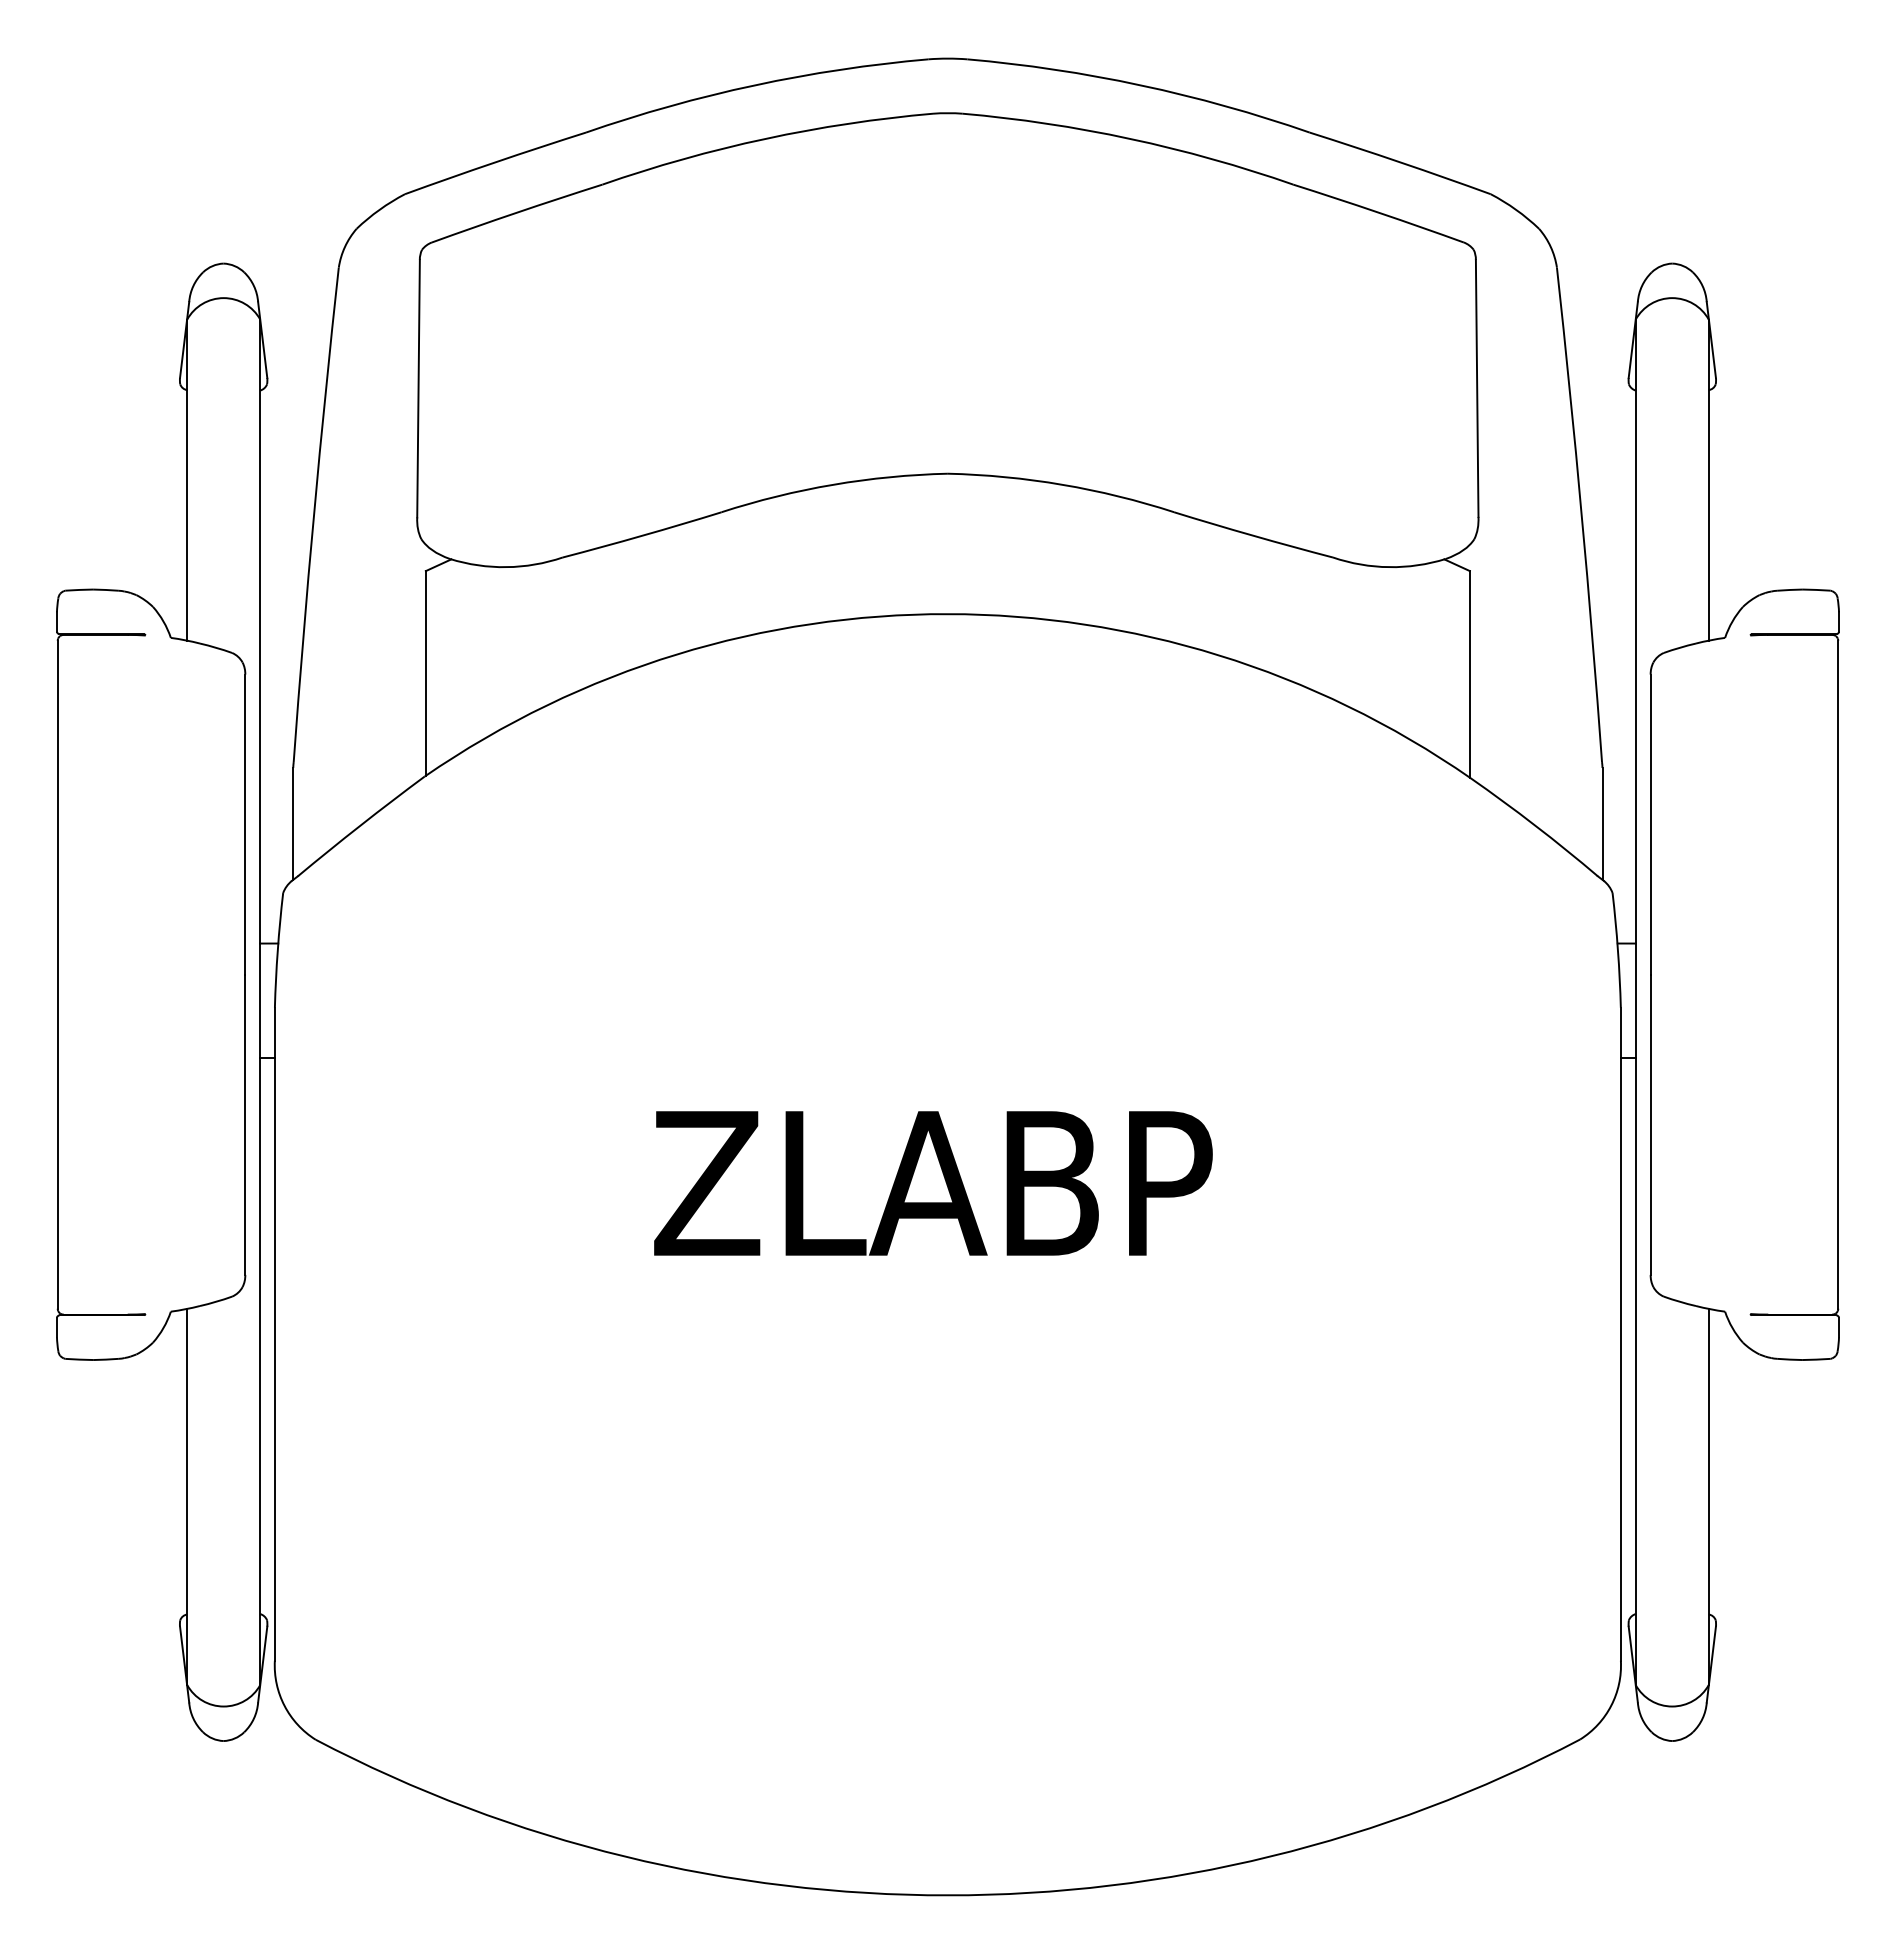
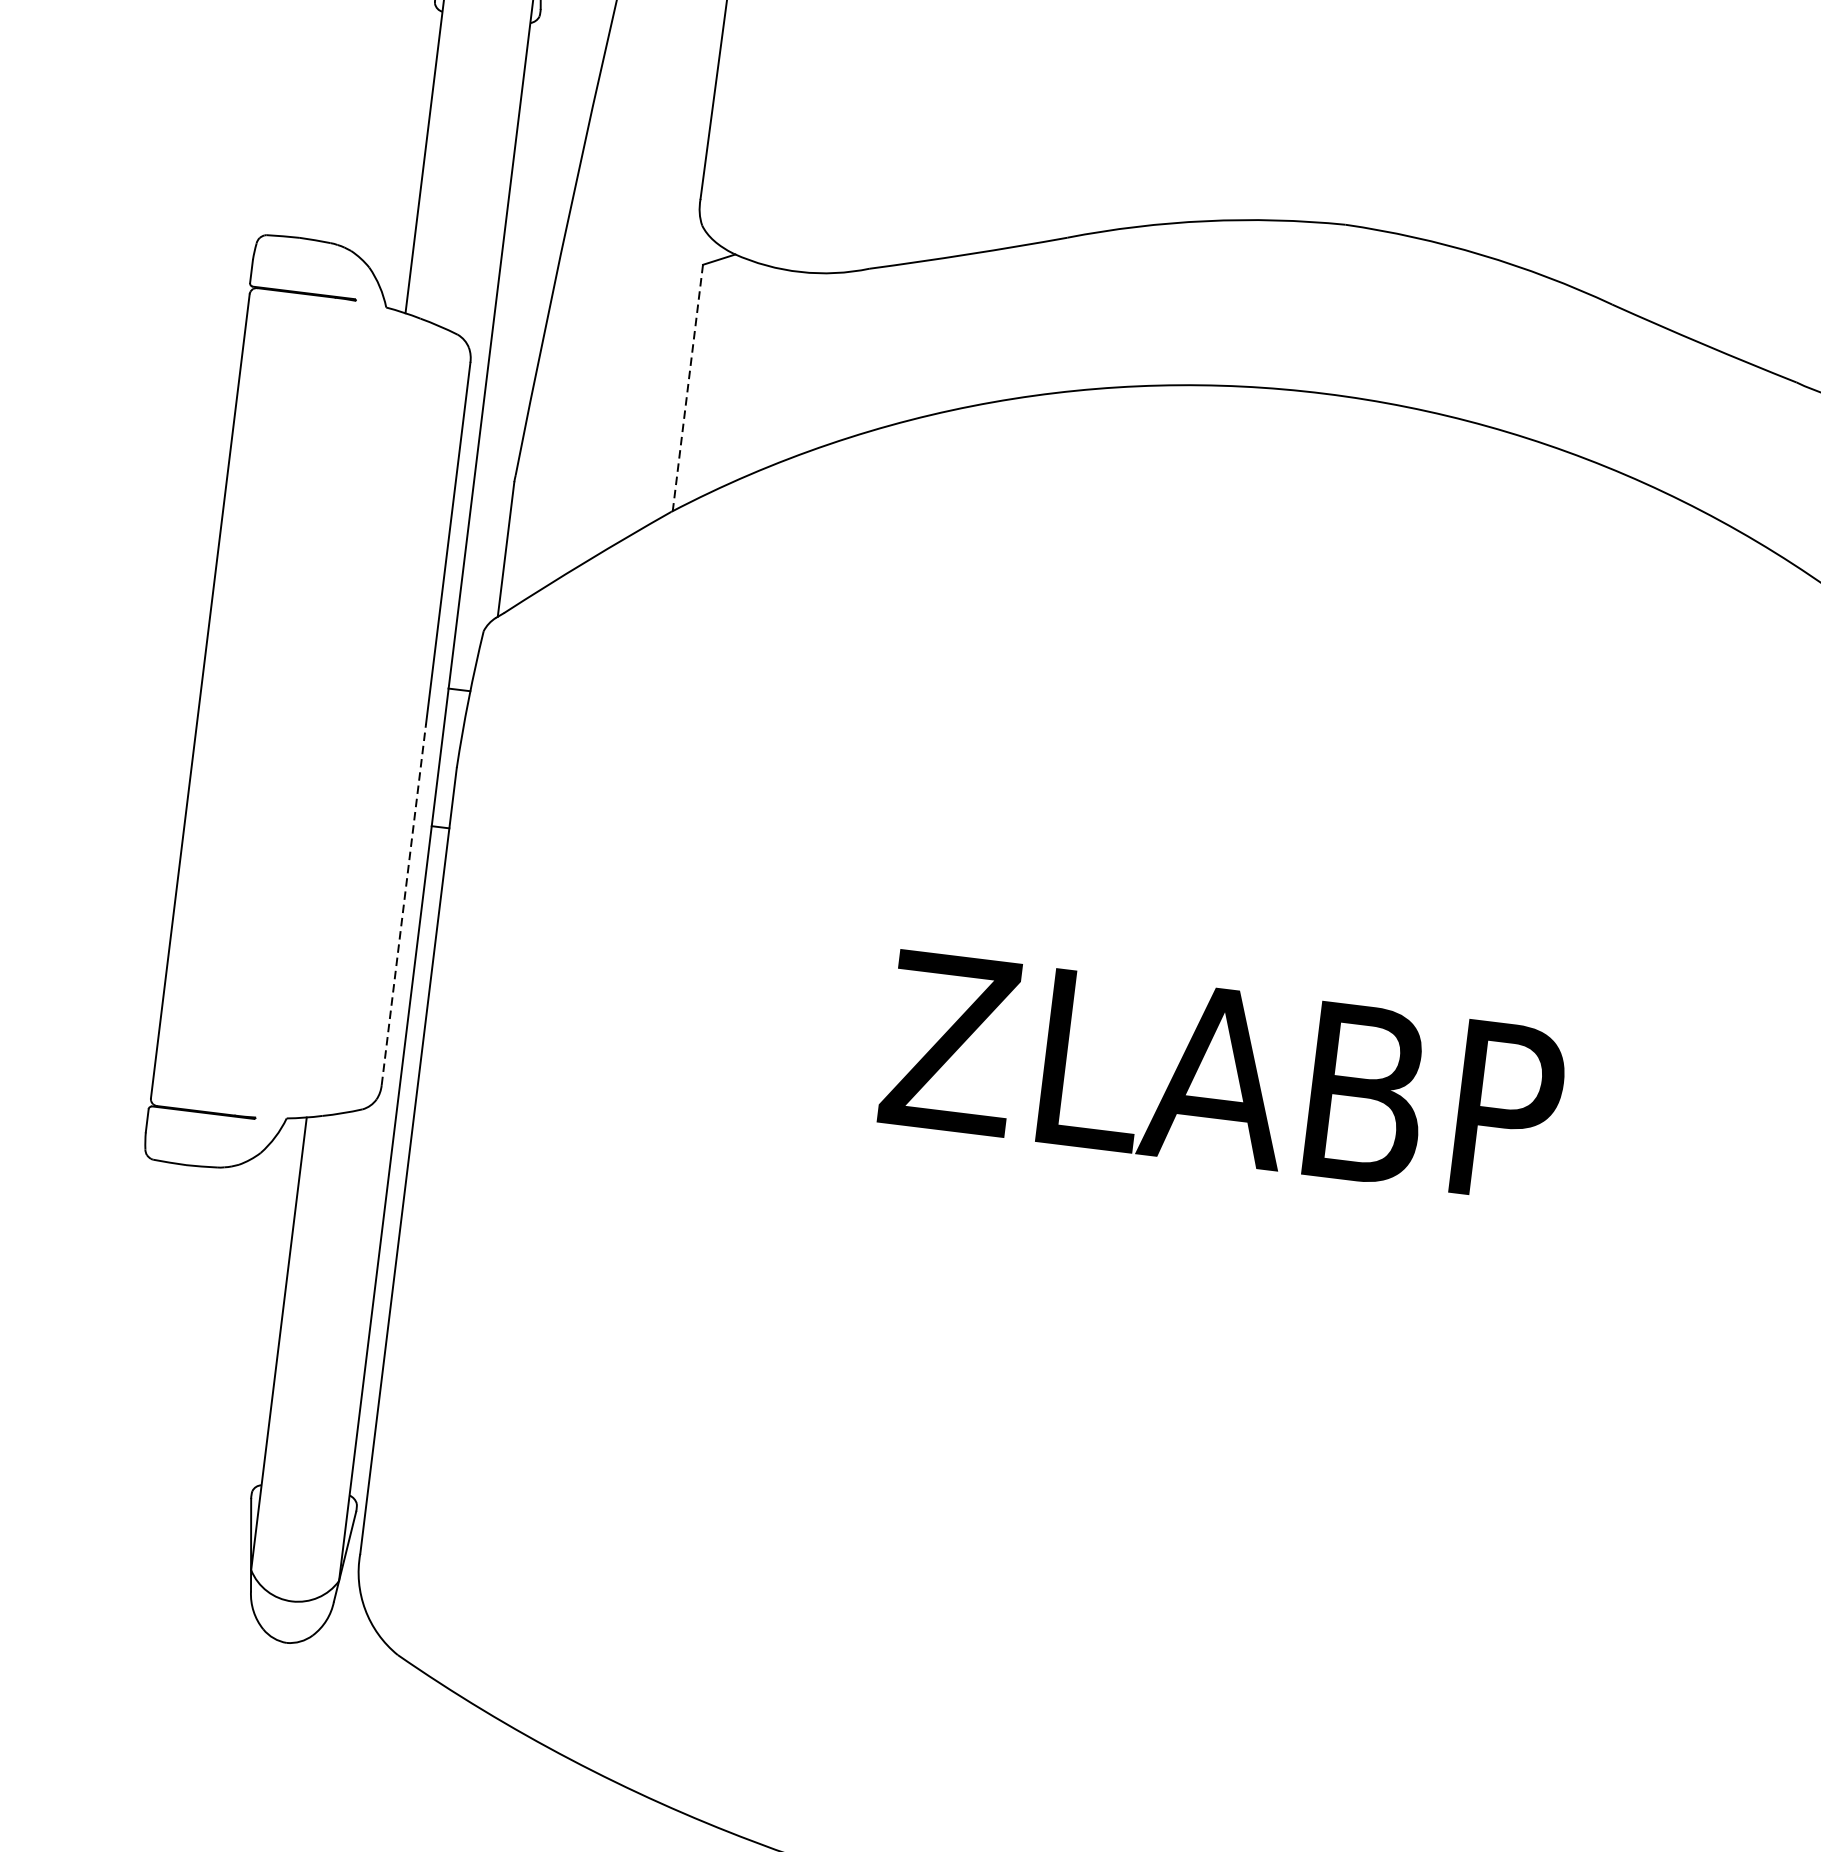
line: (425, 673) -> (687, 388), solid -> dashed
line: (245, 1124) -> (404, 904), solid -> dashed

